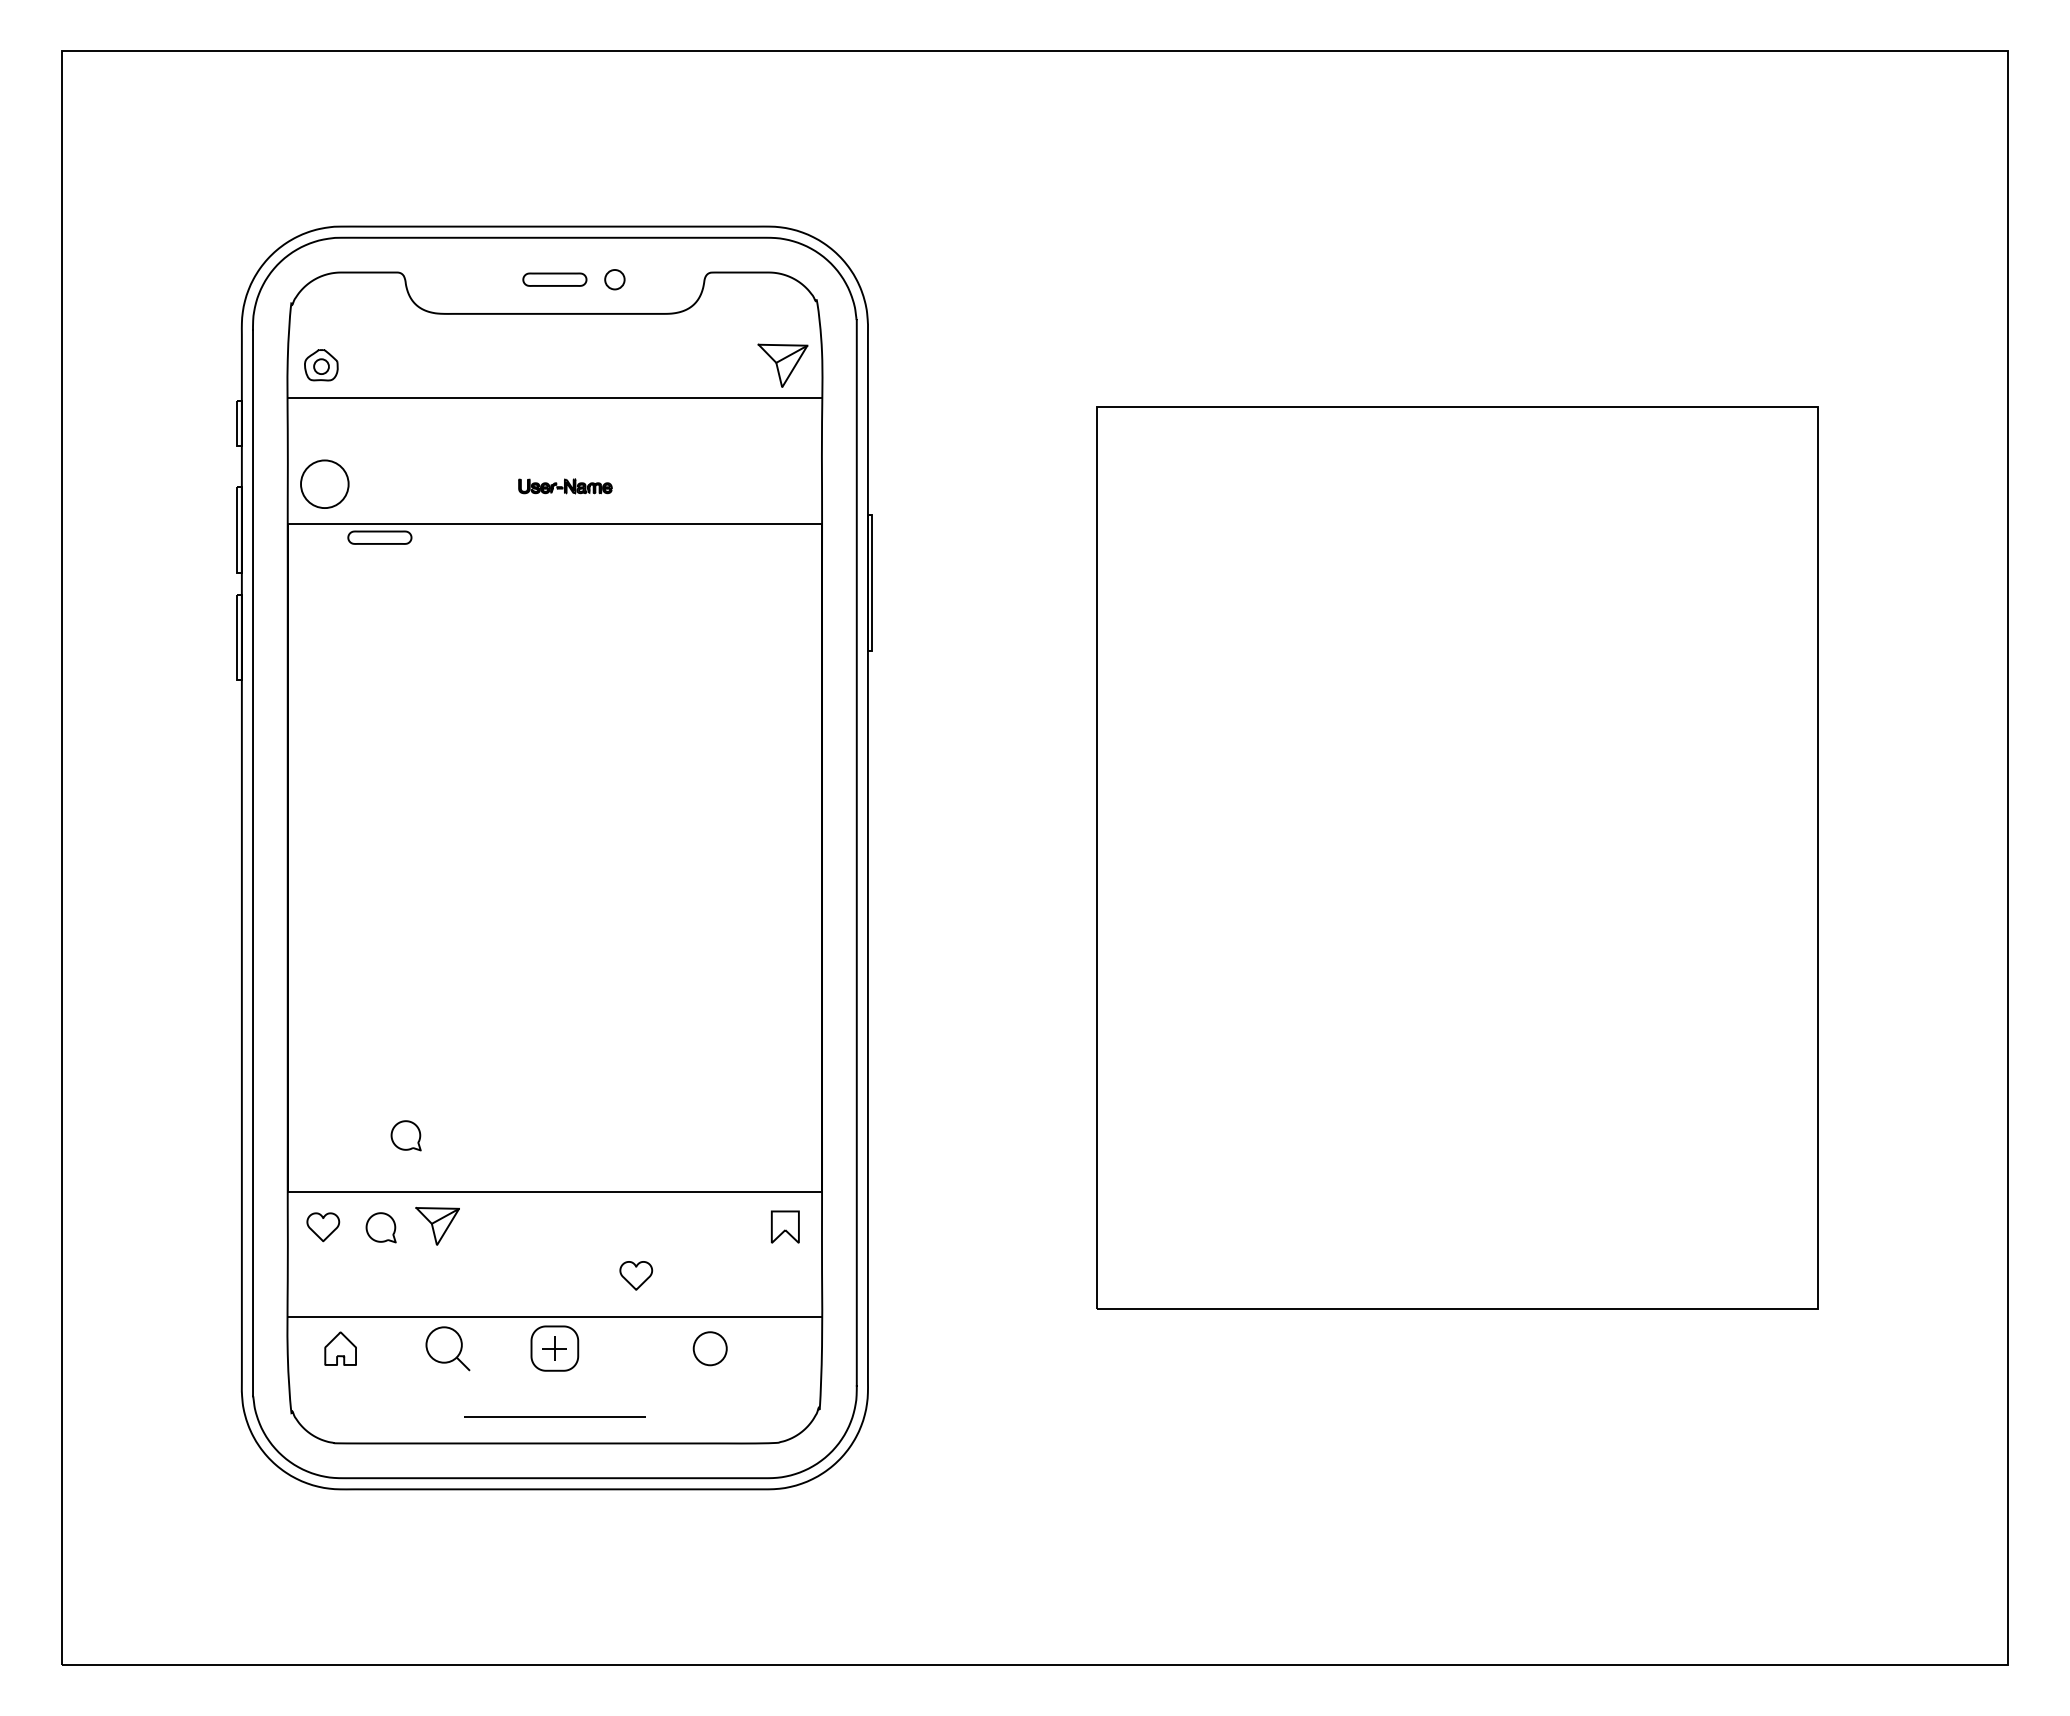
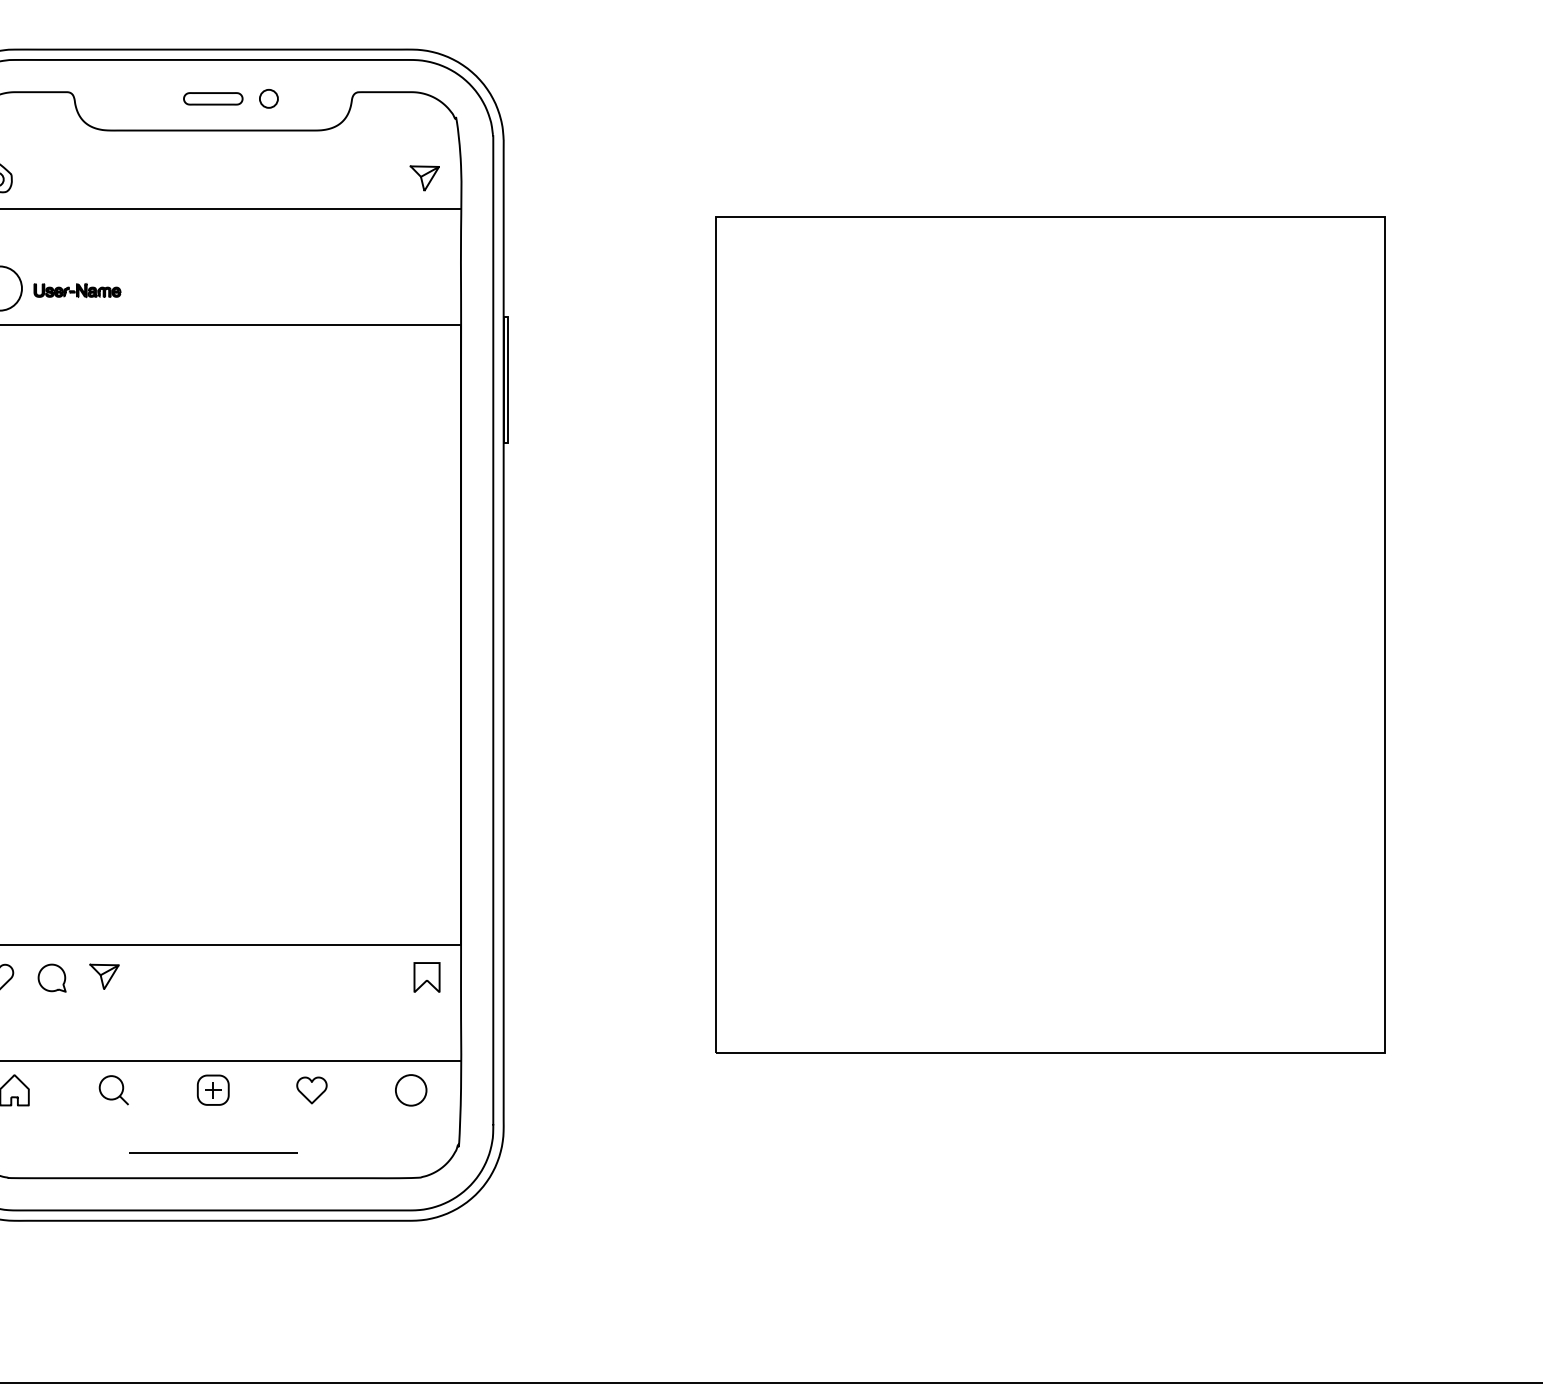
part: (782, 365) -> (424, 178), size x0.62
part: (565, 486) -> (77, 290), moved
part: (379, 537) -> (50, 337), removed
part: (405, 1135) -> (74, 892), removed
part: (437, 1226) -> (104, 976), size x0.71
part: (636, 1275) -> (312, 1090), moved
part: (447, 1348) -> (113, 1090), size x0.71
part: (554, 1348) -> (212, 1090), size x0.71
circle: (709, 1348) -> (410, 1090), moved

